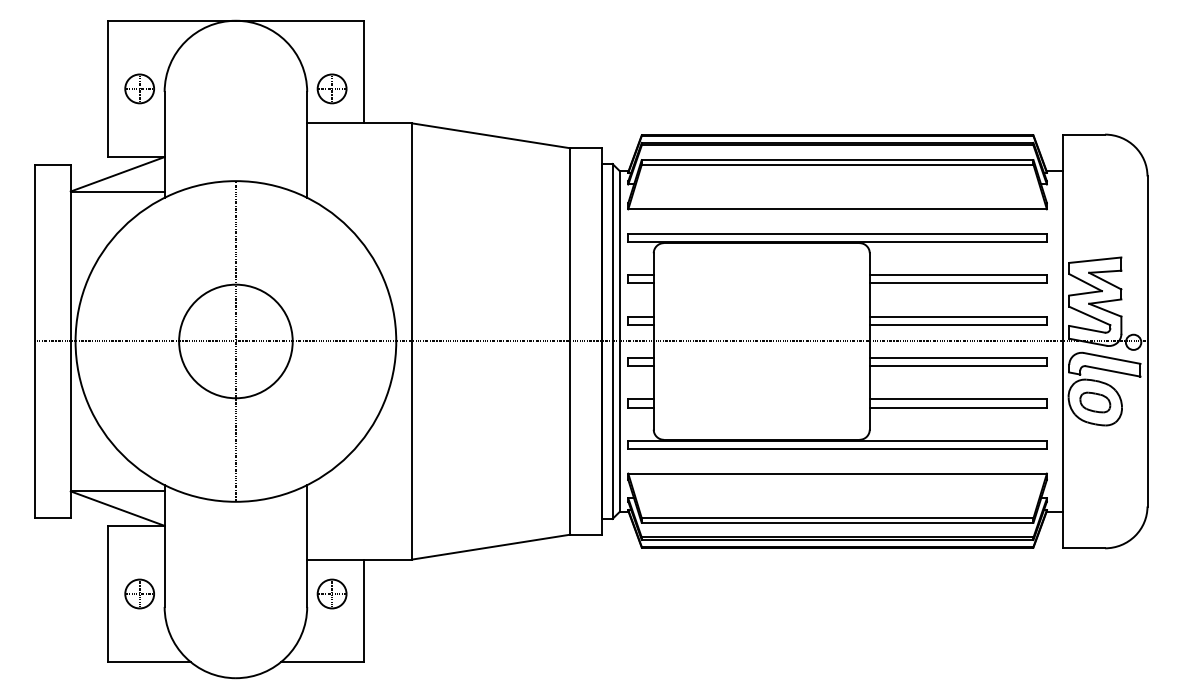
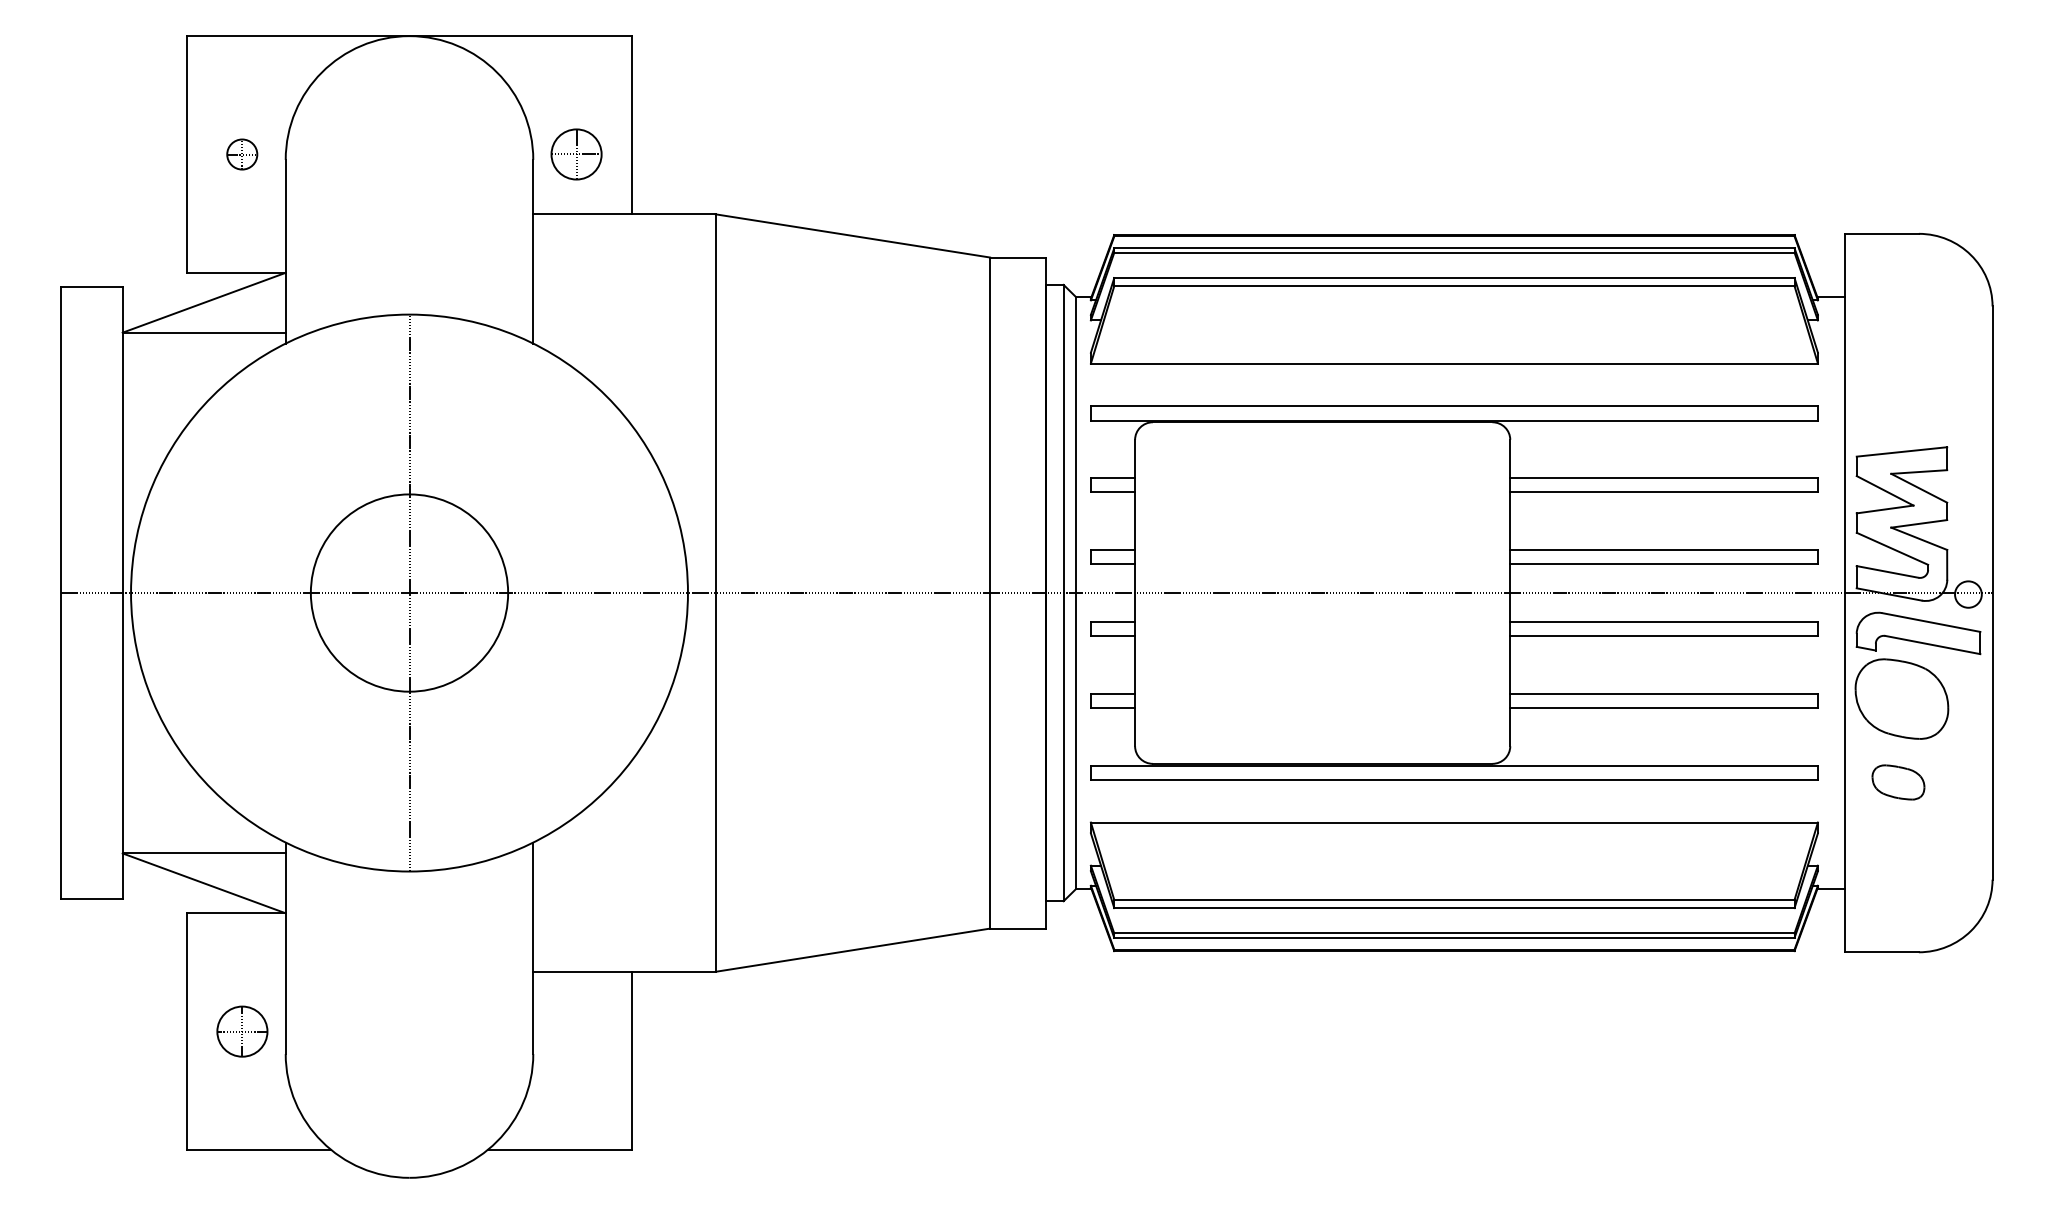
part: (139, 88) -> (242, 153), size x0.6
part: (1095, 402) -> (1898, 782), moved
part: (331, 593) -> (575, 1030), removed

